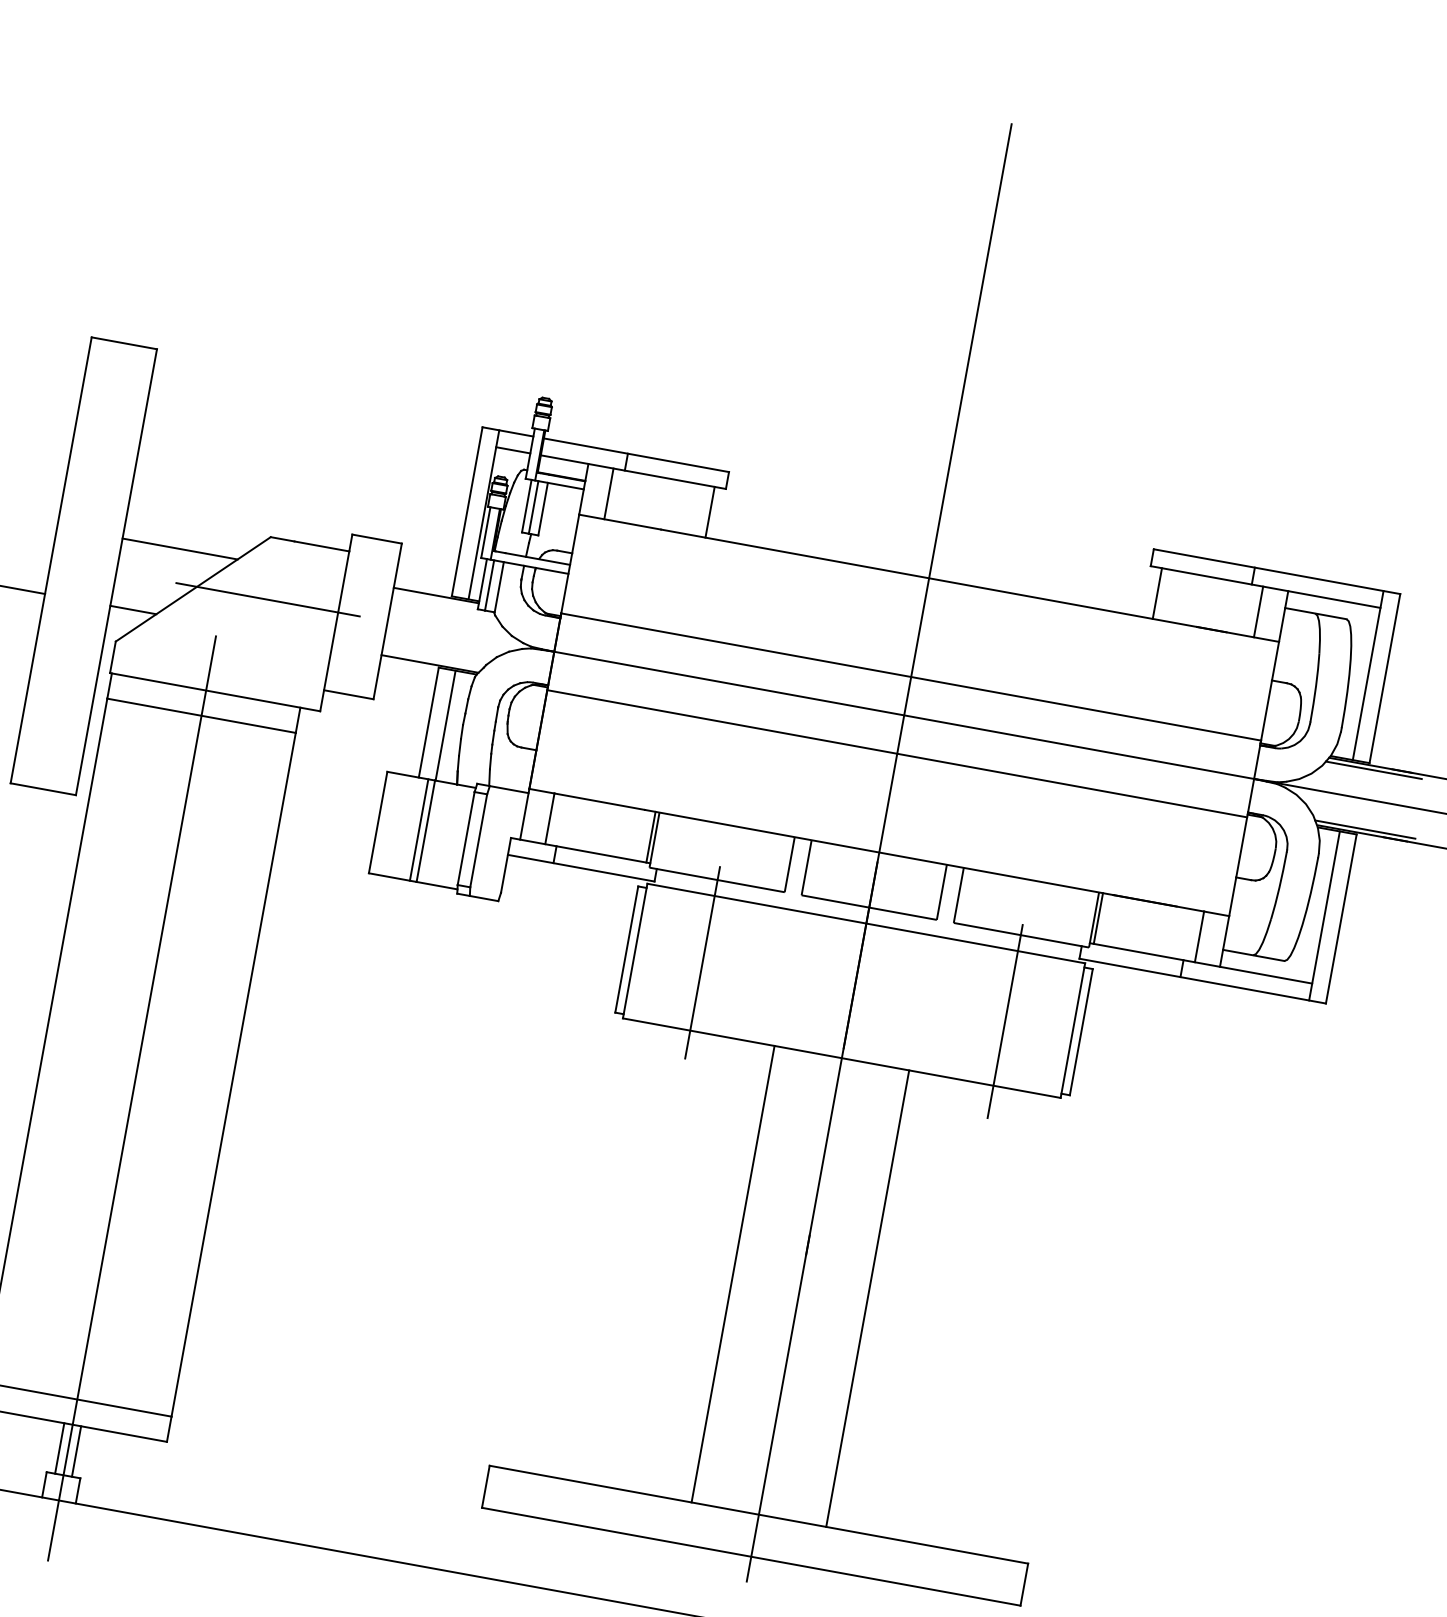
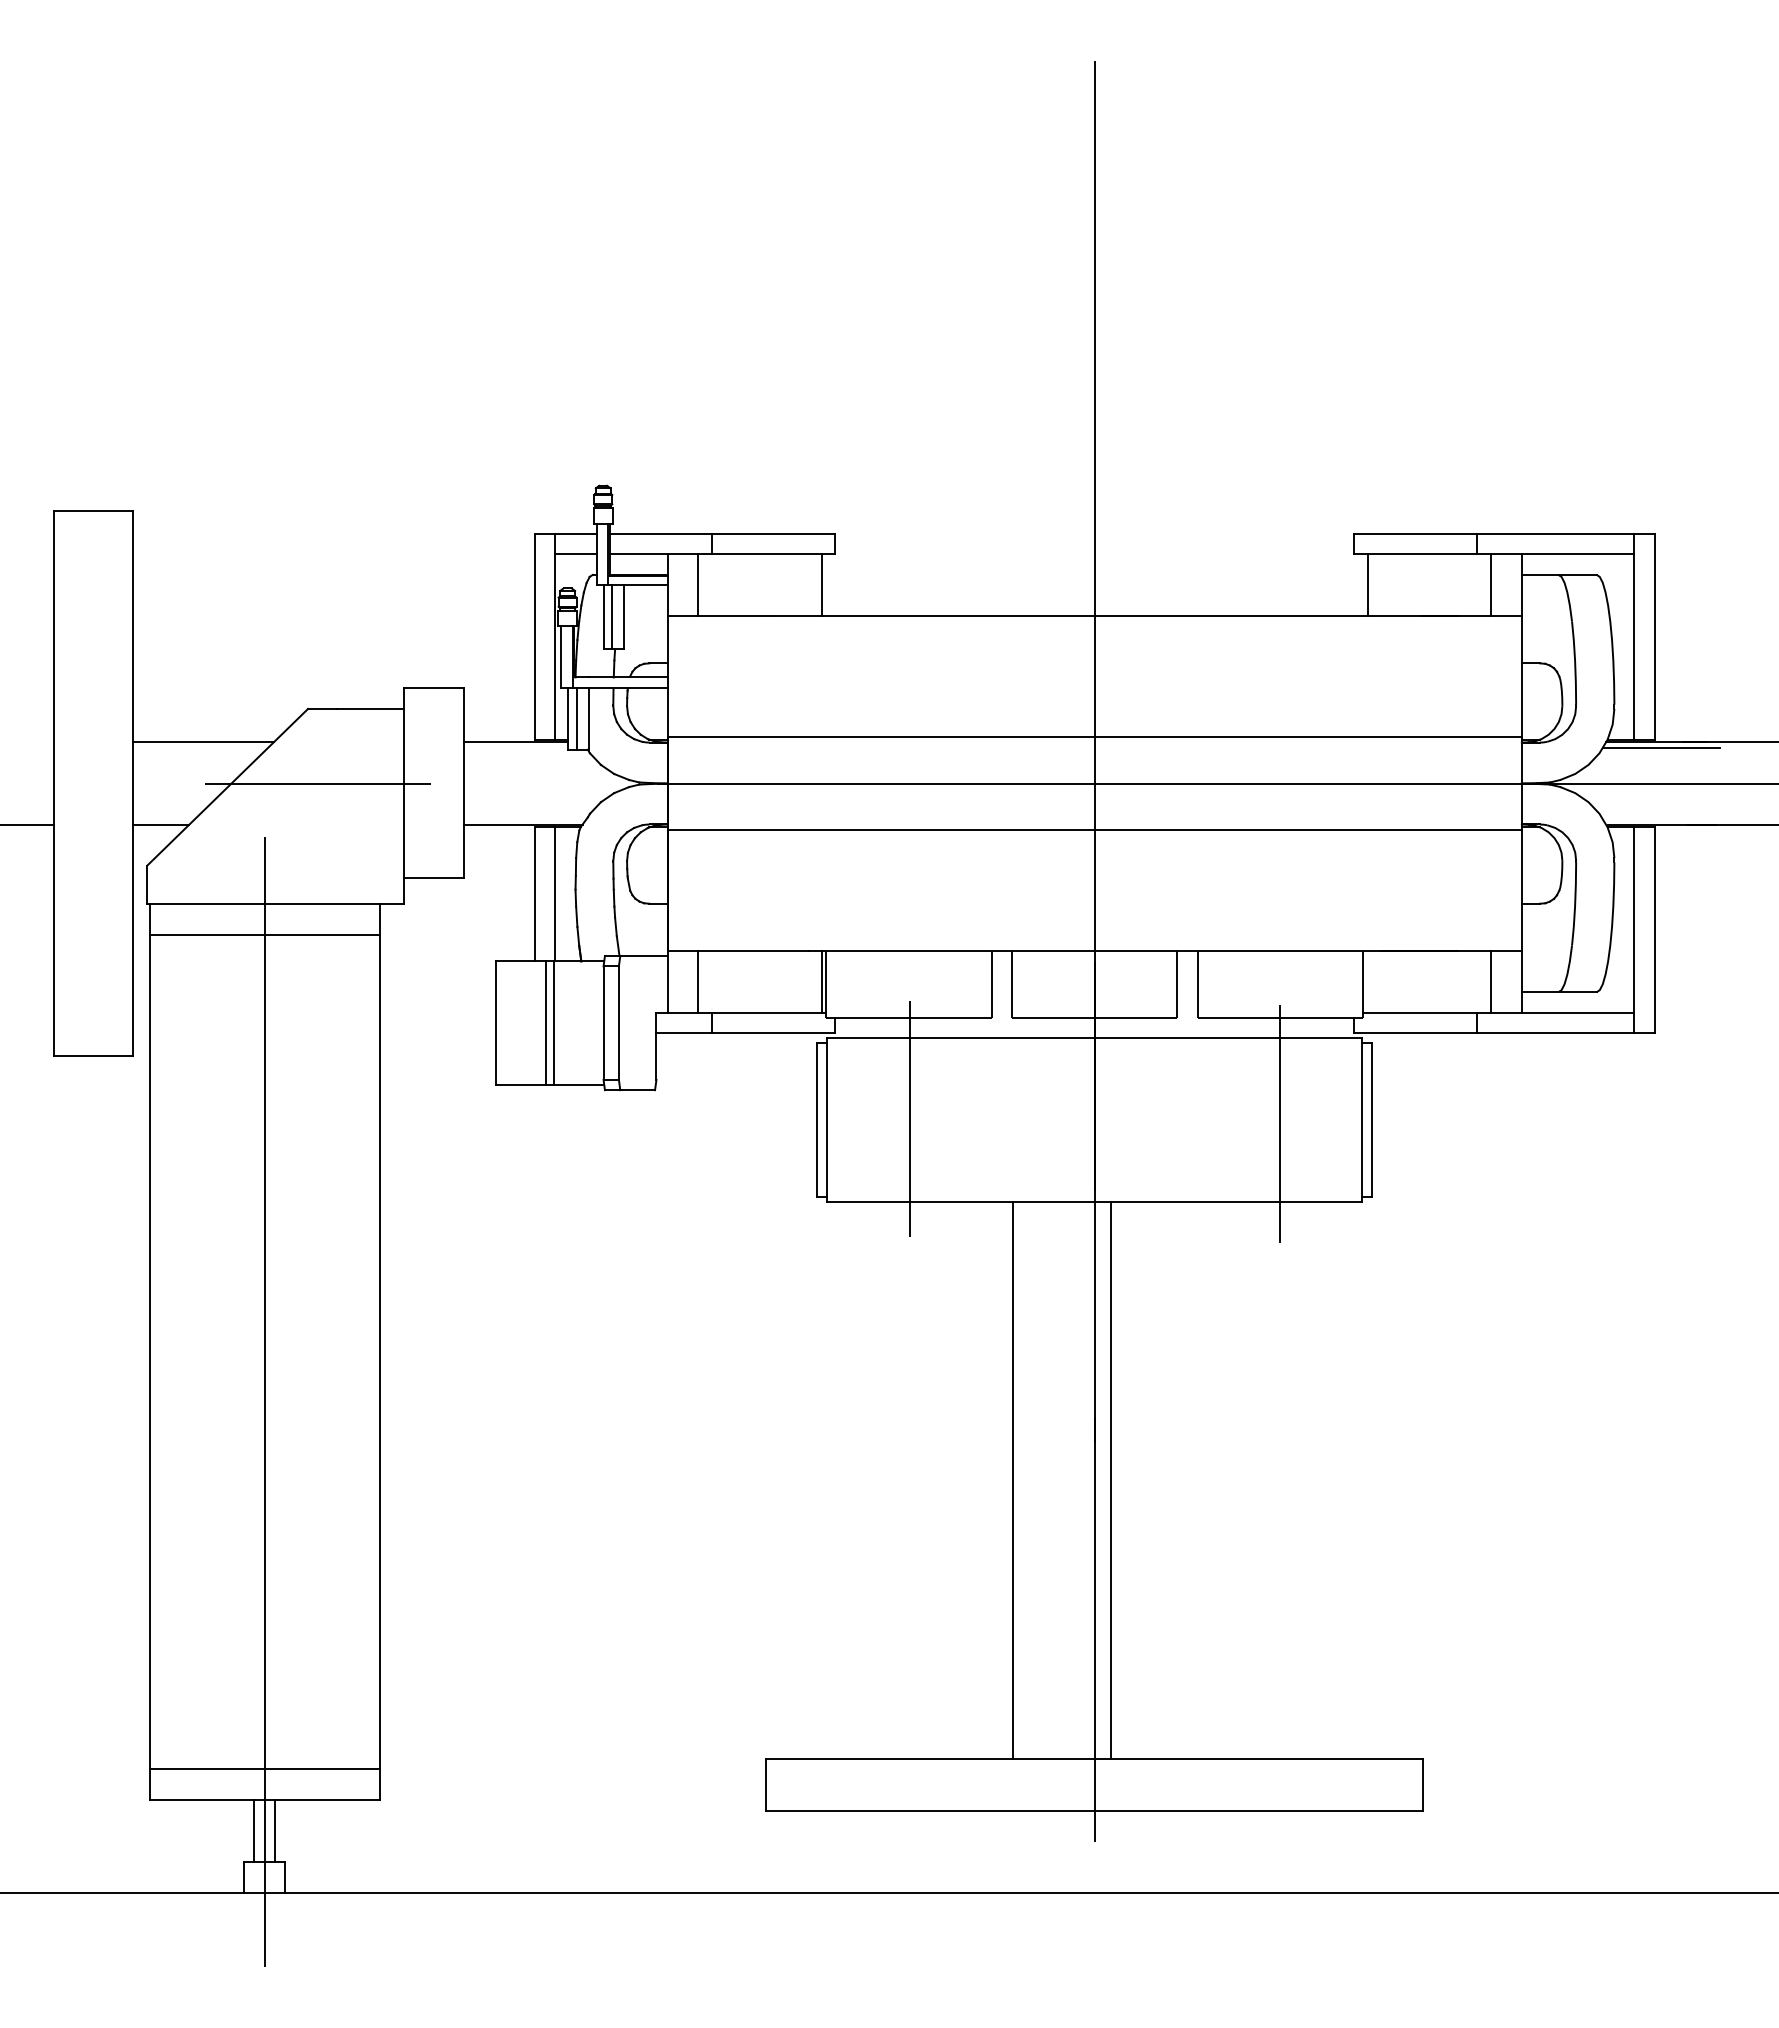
line: (1364, 829) -> (1663, 819), removed
line: (1098, 918) -> (1367, 981), removed
line: (867, 1298) -> (1110, 1480), moved

